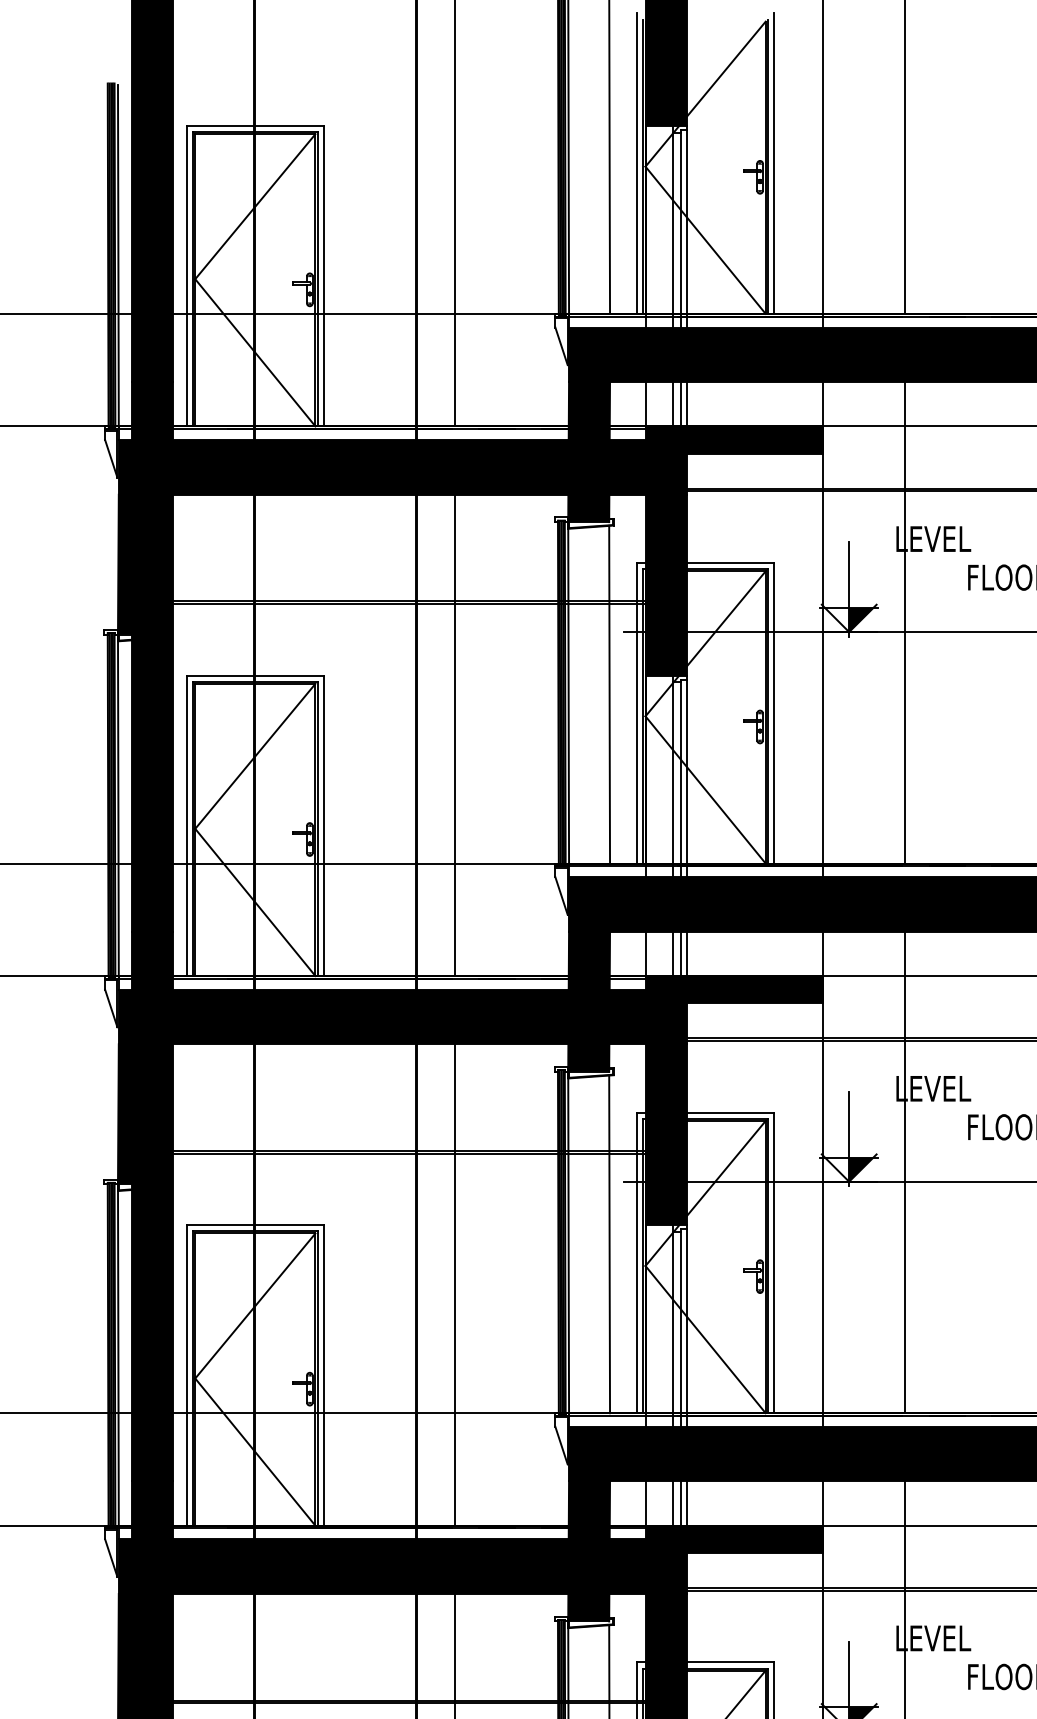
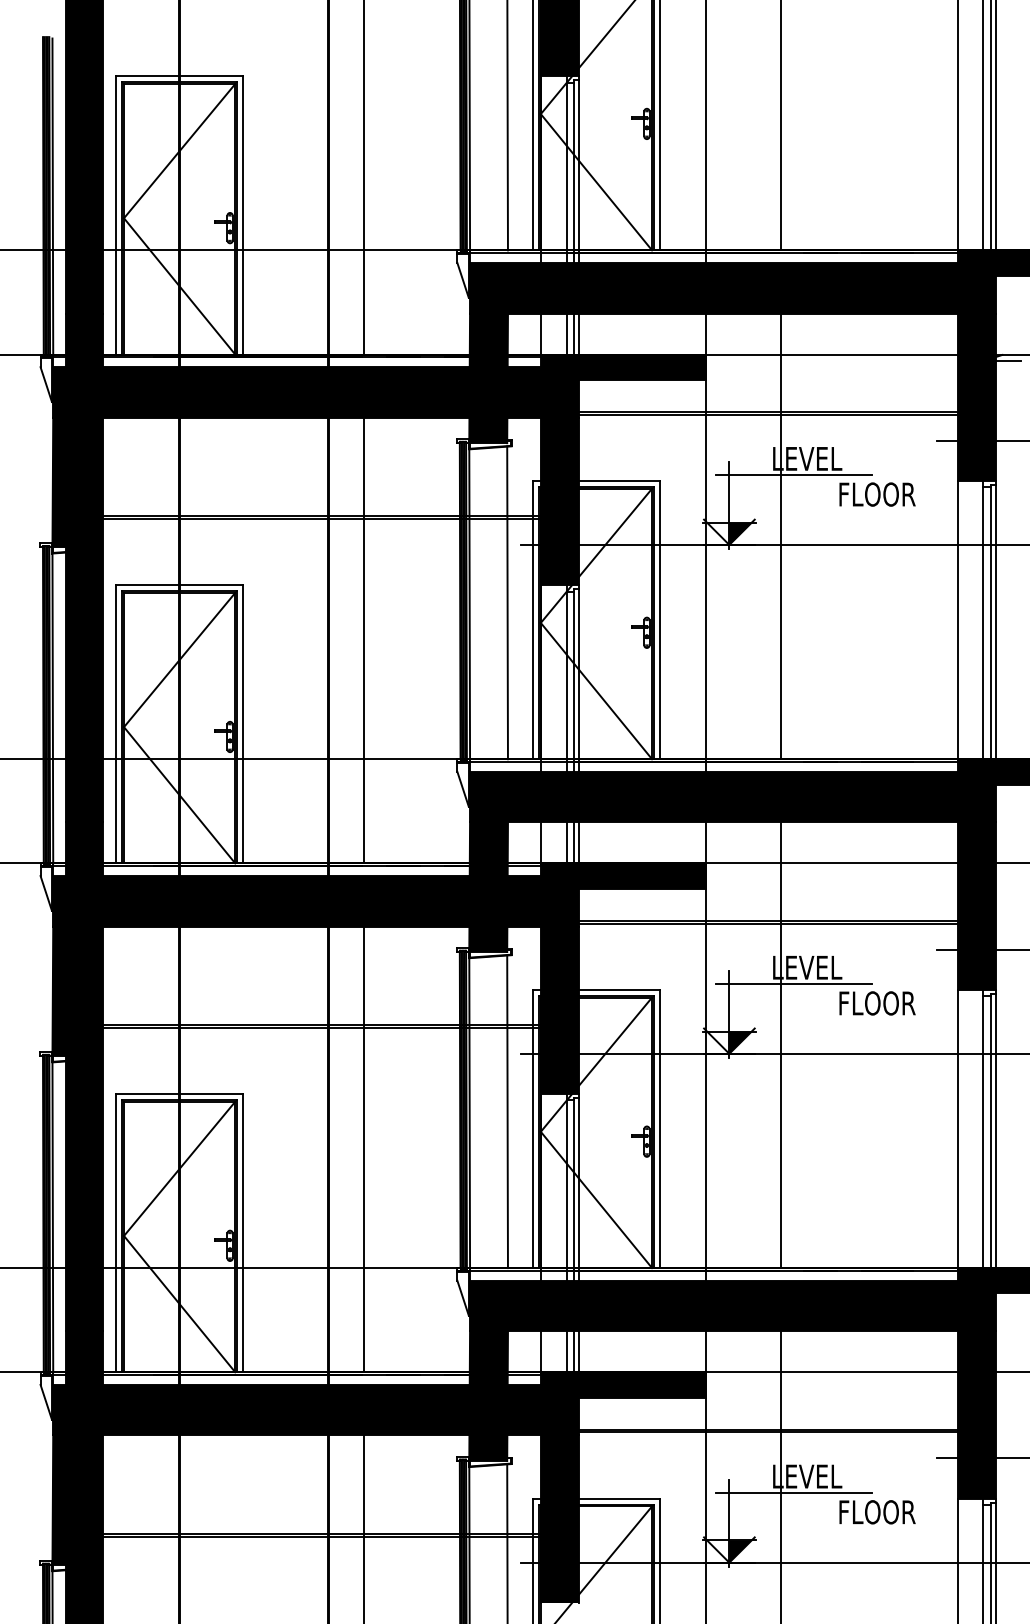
line: (918, 557) -> (793, 475), added
line: (918, 1106) -> (793, 984), added
line: (918, 1656) -> (793, 1493), added

